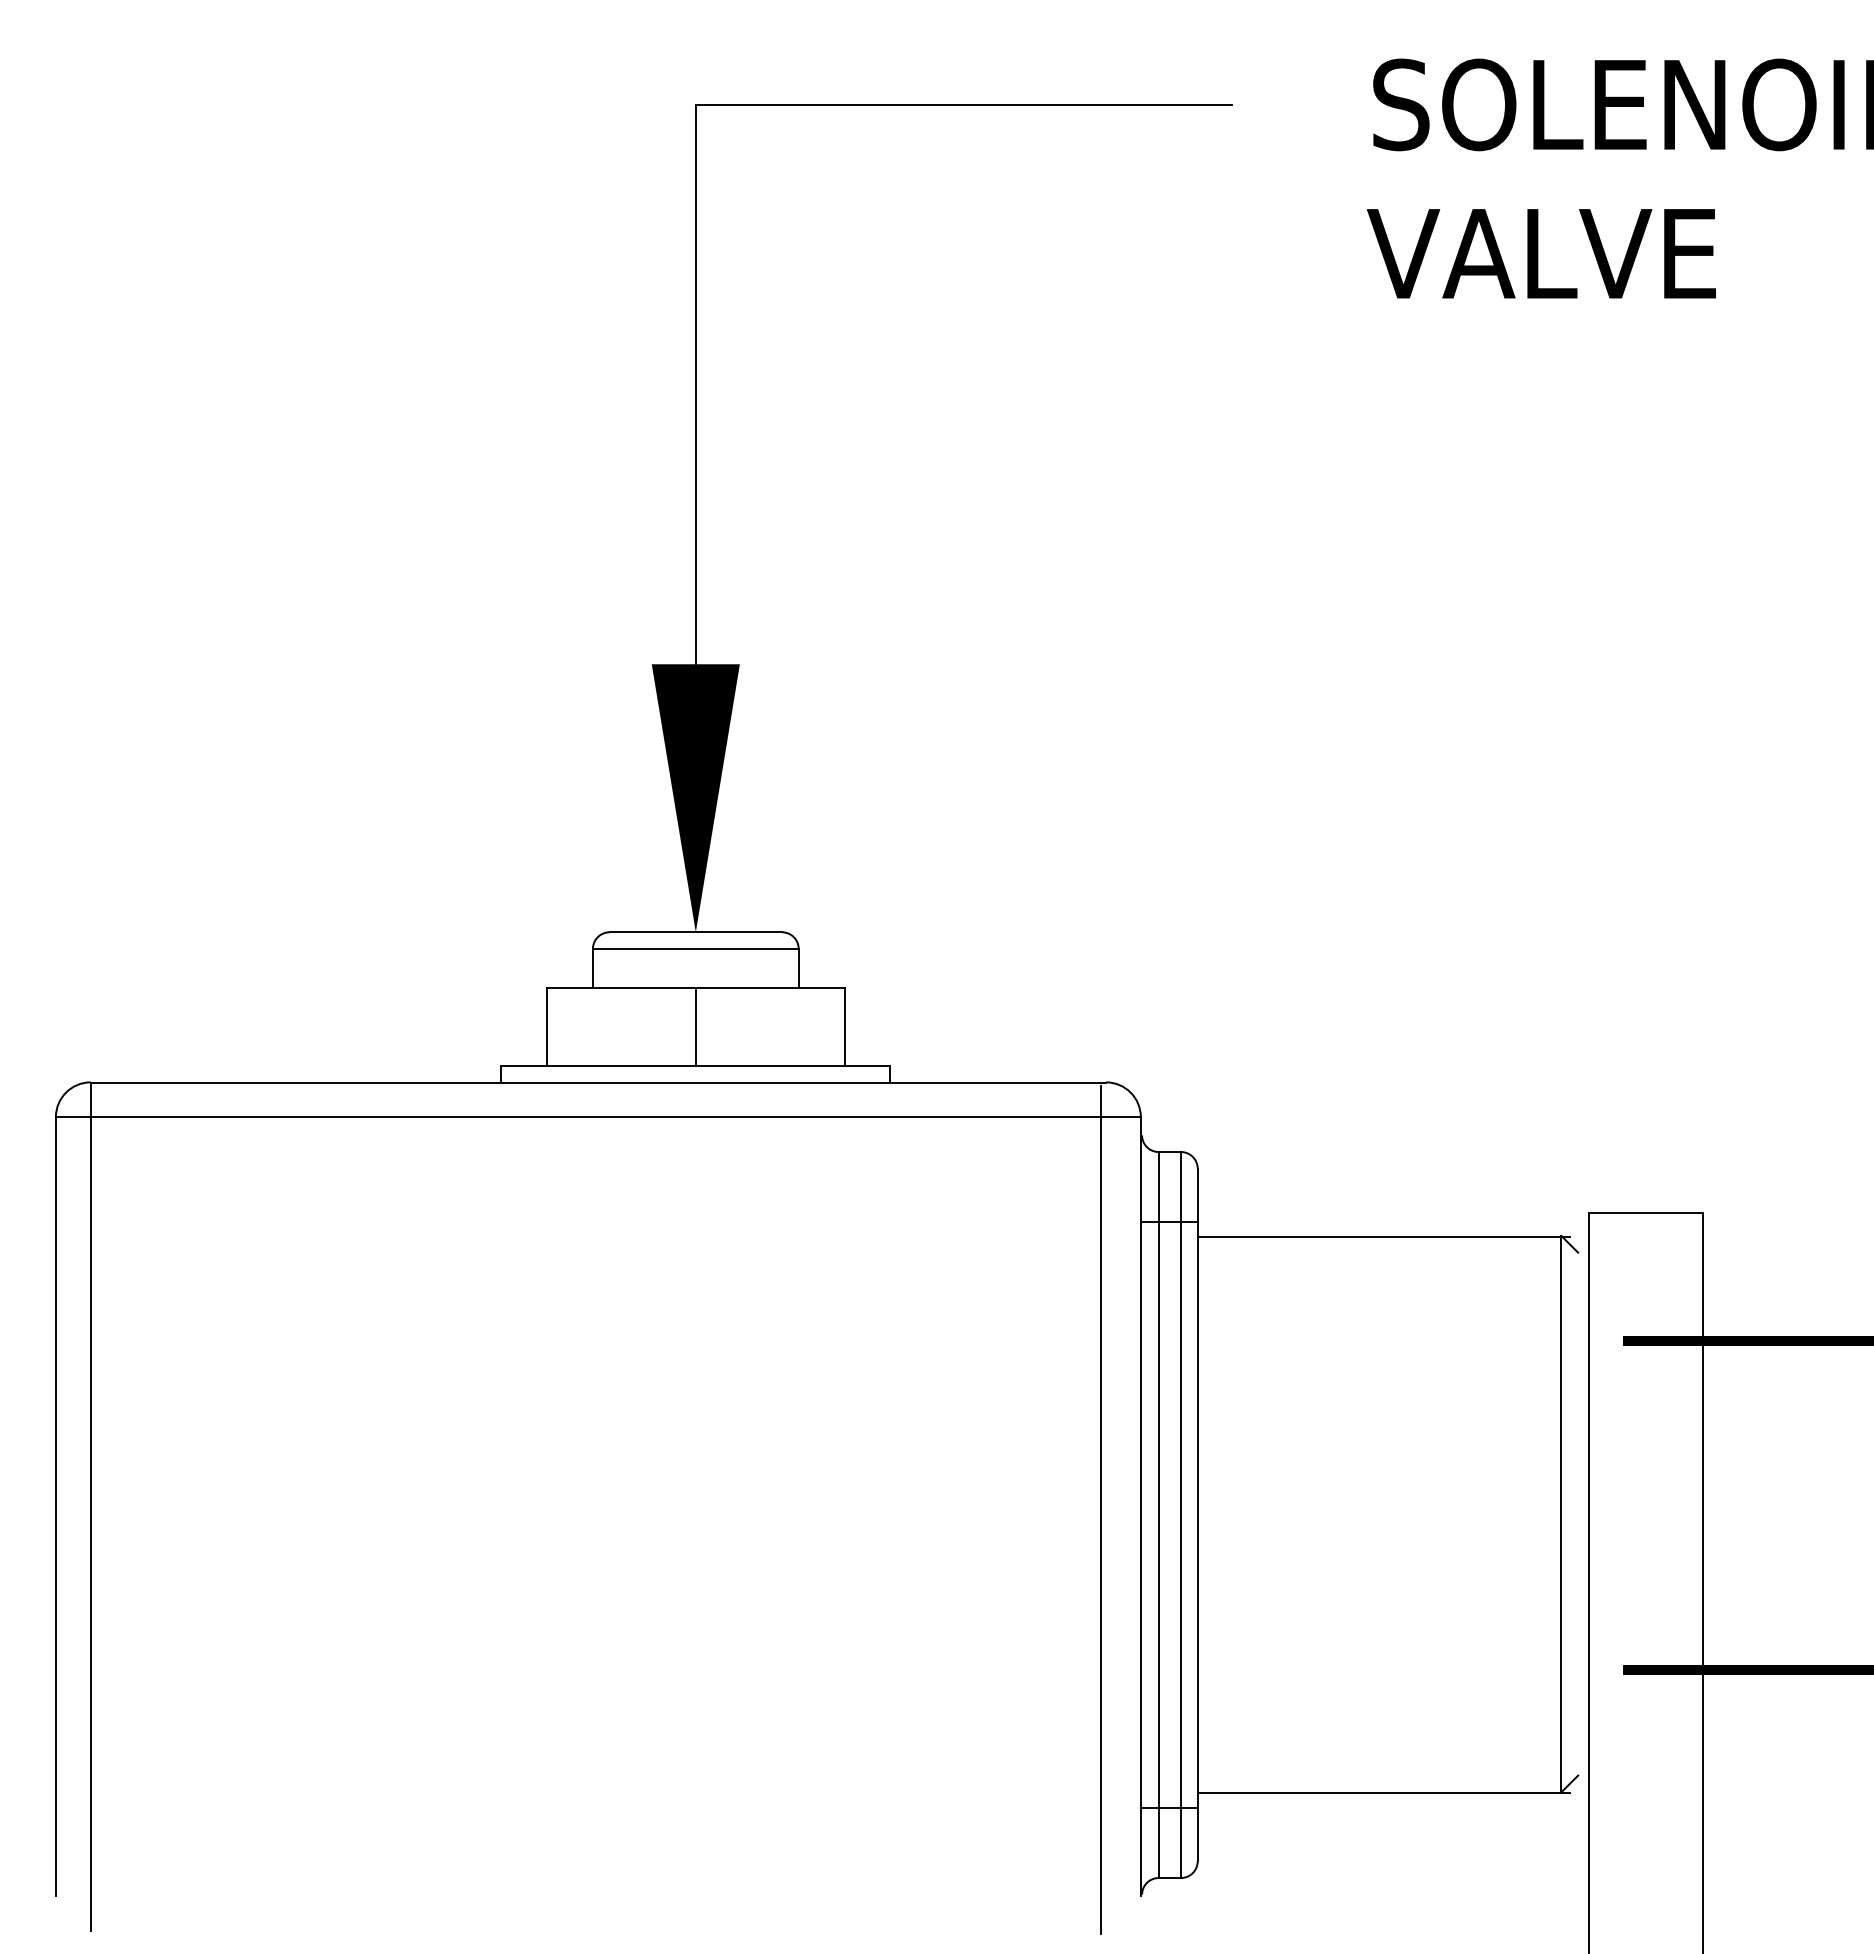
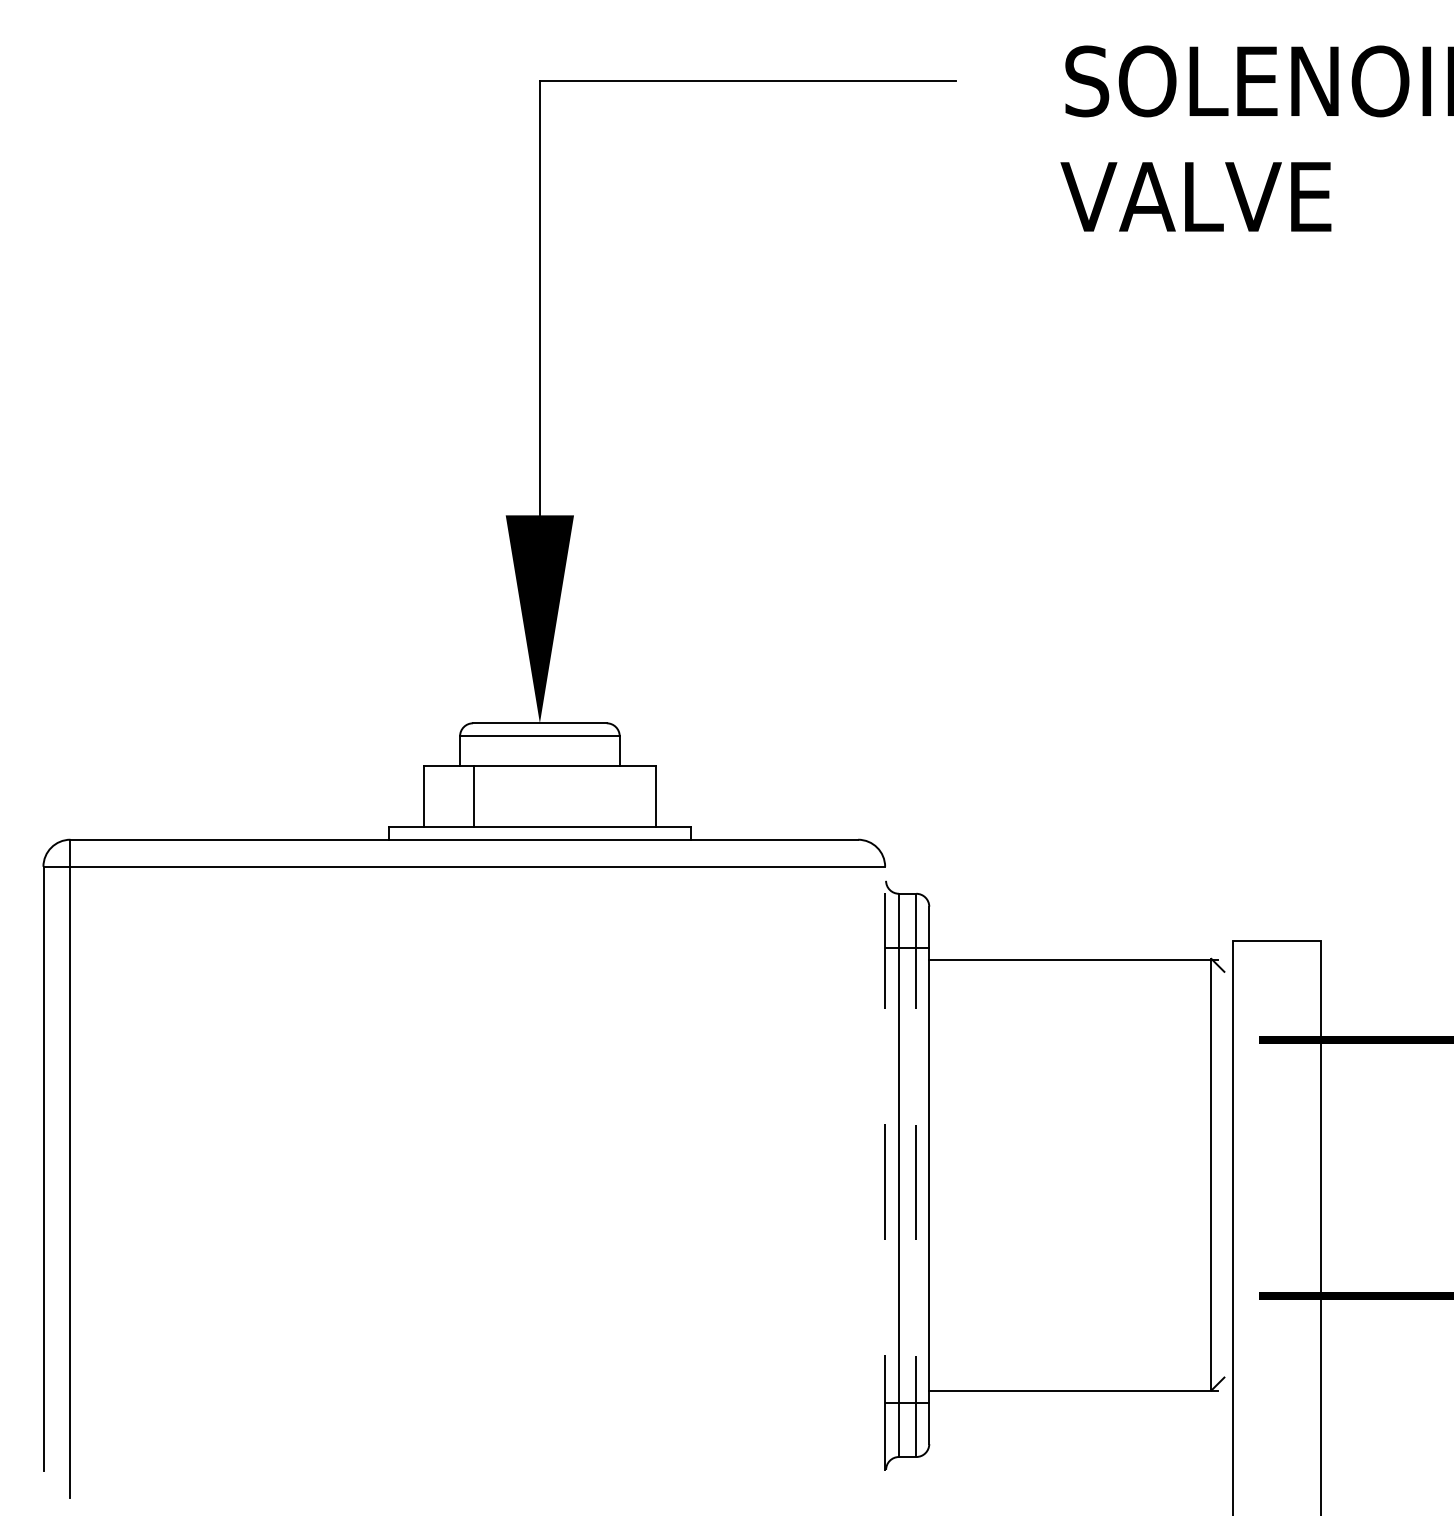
line: (695, 1026) -> (473, 796), moved
line: (1140, 1506) -> (884, 1168), solid -> dashed
line: (1101, 1510) -> (854, 1171), removed
line: (1181, 1515) -> (916, 1175), solid -> dashed

